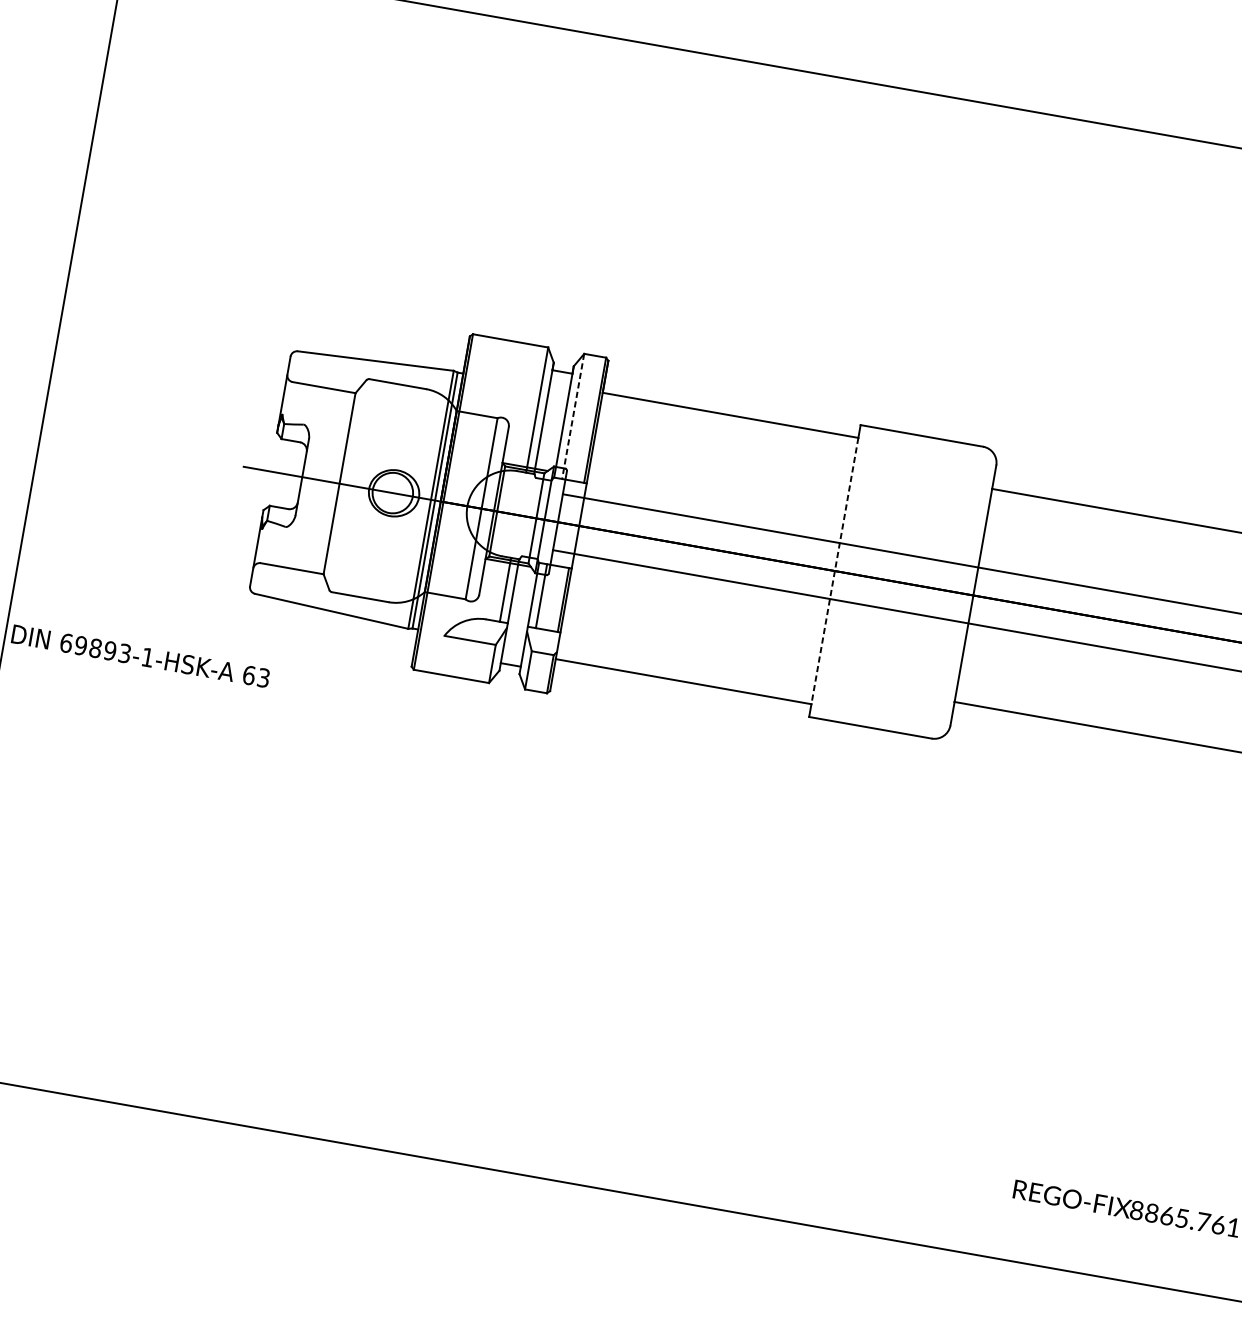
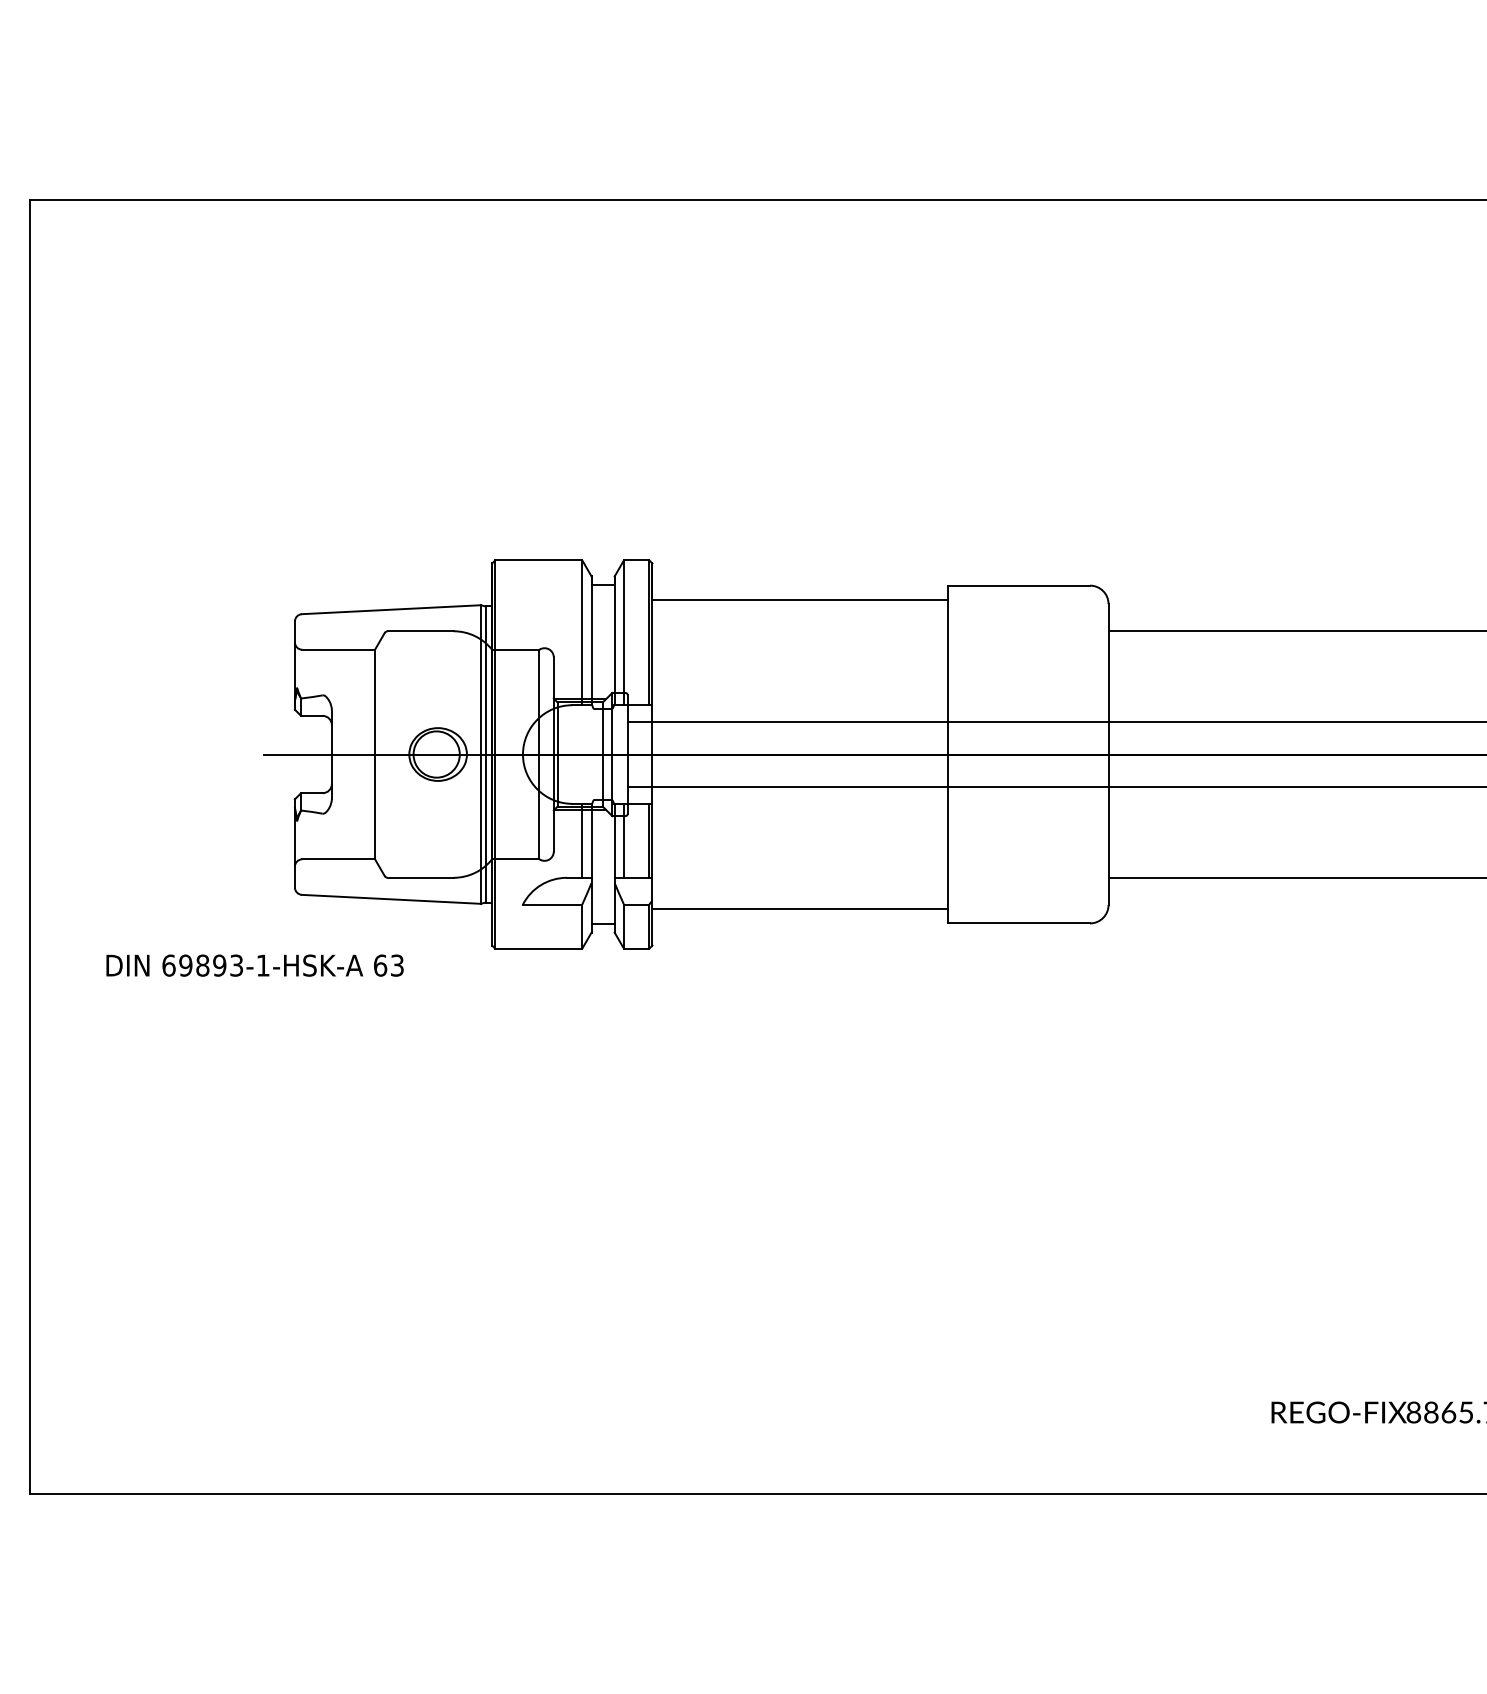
line: (572, 416) -> (623, 633), dashed -> solid
line: (834, 571) -> (948, 755), dashed -> solid
text: (140, 656) -> (254, 965), moved

